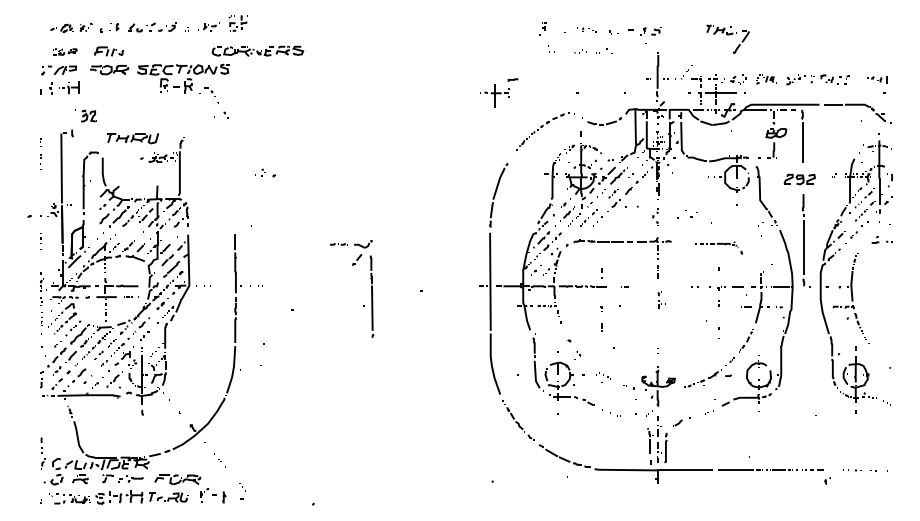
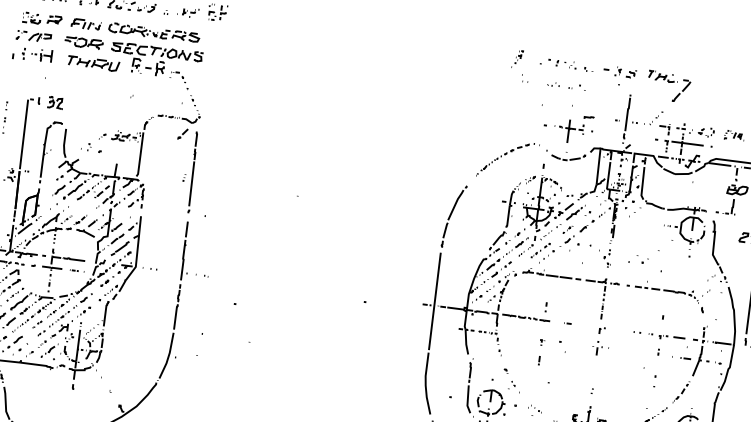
part: (586, 29) -> (562, 63), size x1.43
part: (727, 38) -> (668, 85), moved
part: (257, 50) -> (153, 32), moved
part: (65, 51) -> (42, 18), size x1.67
part: (499, 92) -> (574, 128), moved
part: (88, 115) -> (55, 102), moved
part: (132, 138) -> (93, 63), moved
part: (265, 172) -> (91, 147), moved
part: (718, 246) -> (665, 295), size x1.67
part: (371, 288) -> (193, 164), moved
part: (660, 300) -> (601, 341), size x1.67

